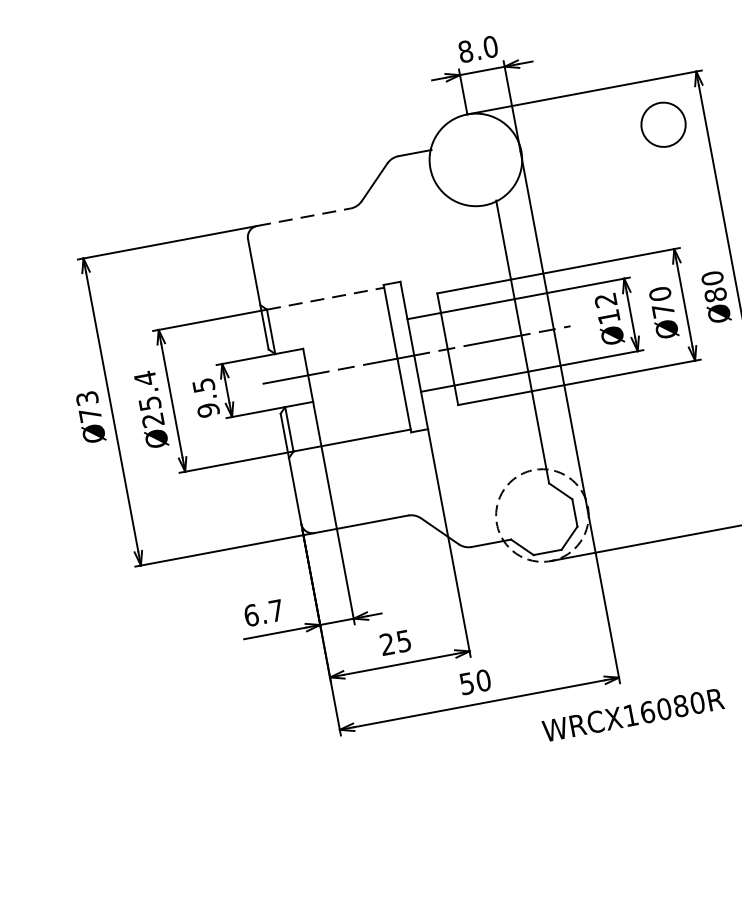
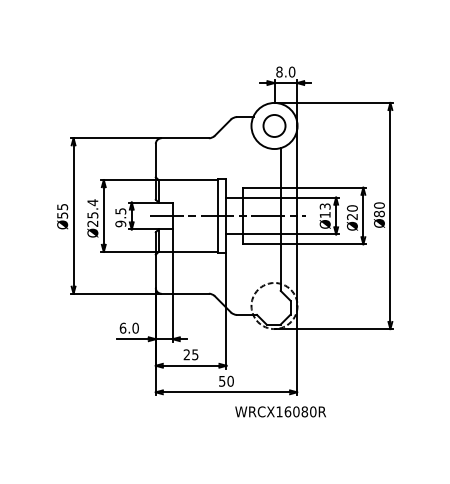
circle: (663, 123) -> (274, 125), moved
line: (304, 217) -> (185, 138), dashed -> solid
line: (326, 299) -> (188, 180), dashed -> solid
text: (606, 300) -> (325, 206), Ø12 -> Ø13
text: (661, 310) -> (351, 216), Ø70 -> Ø20
text: (88, 407) -> (62, 211), Ø73 -> Ø55
text: (275, 609) -> (135, 327), 6.7 -> 6.0
text: (632, 714) -> (280, 411), moved

